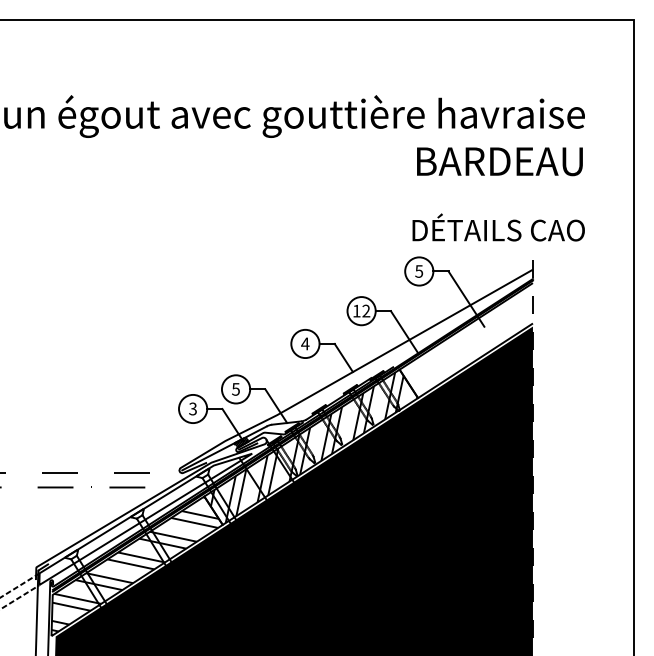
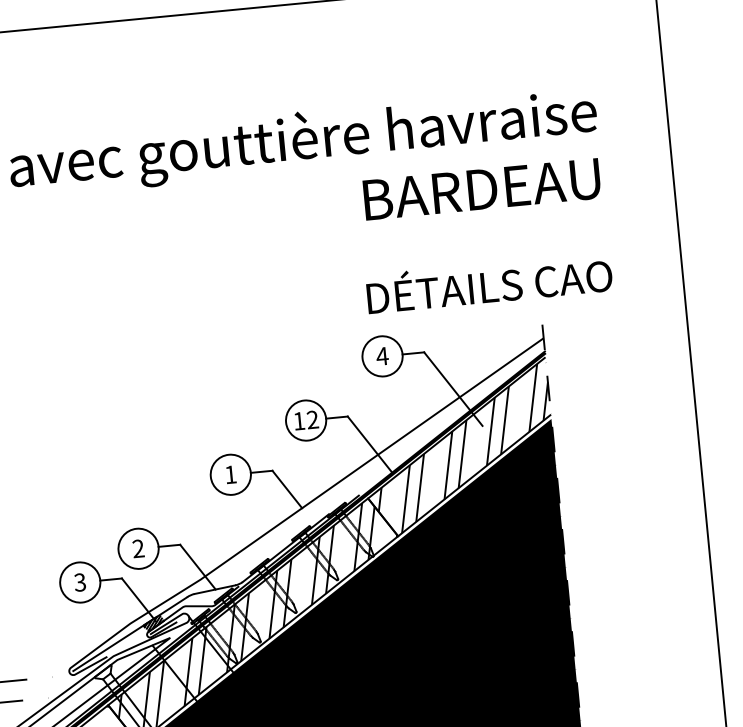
text: (418, 271) -> (381, 356), 5 -> 4
hatch: (469, 341) -> (463, 448), added
text: (305, 343) -> (230, 474), 4 -> 1
text: (235, 389) -> (137, 549), 5 -> 2

